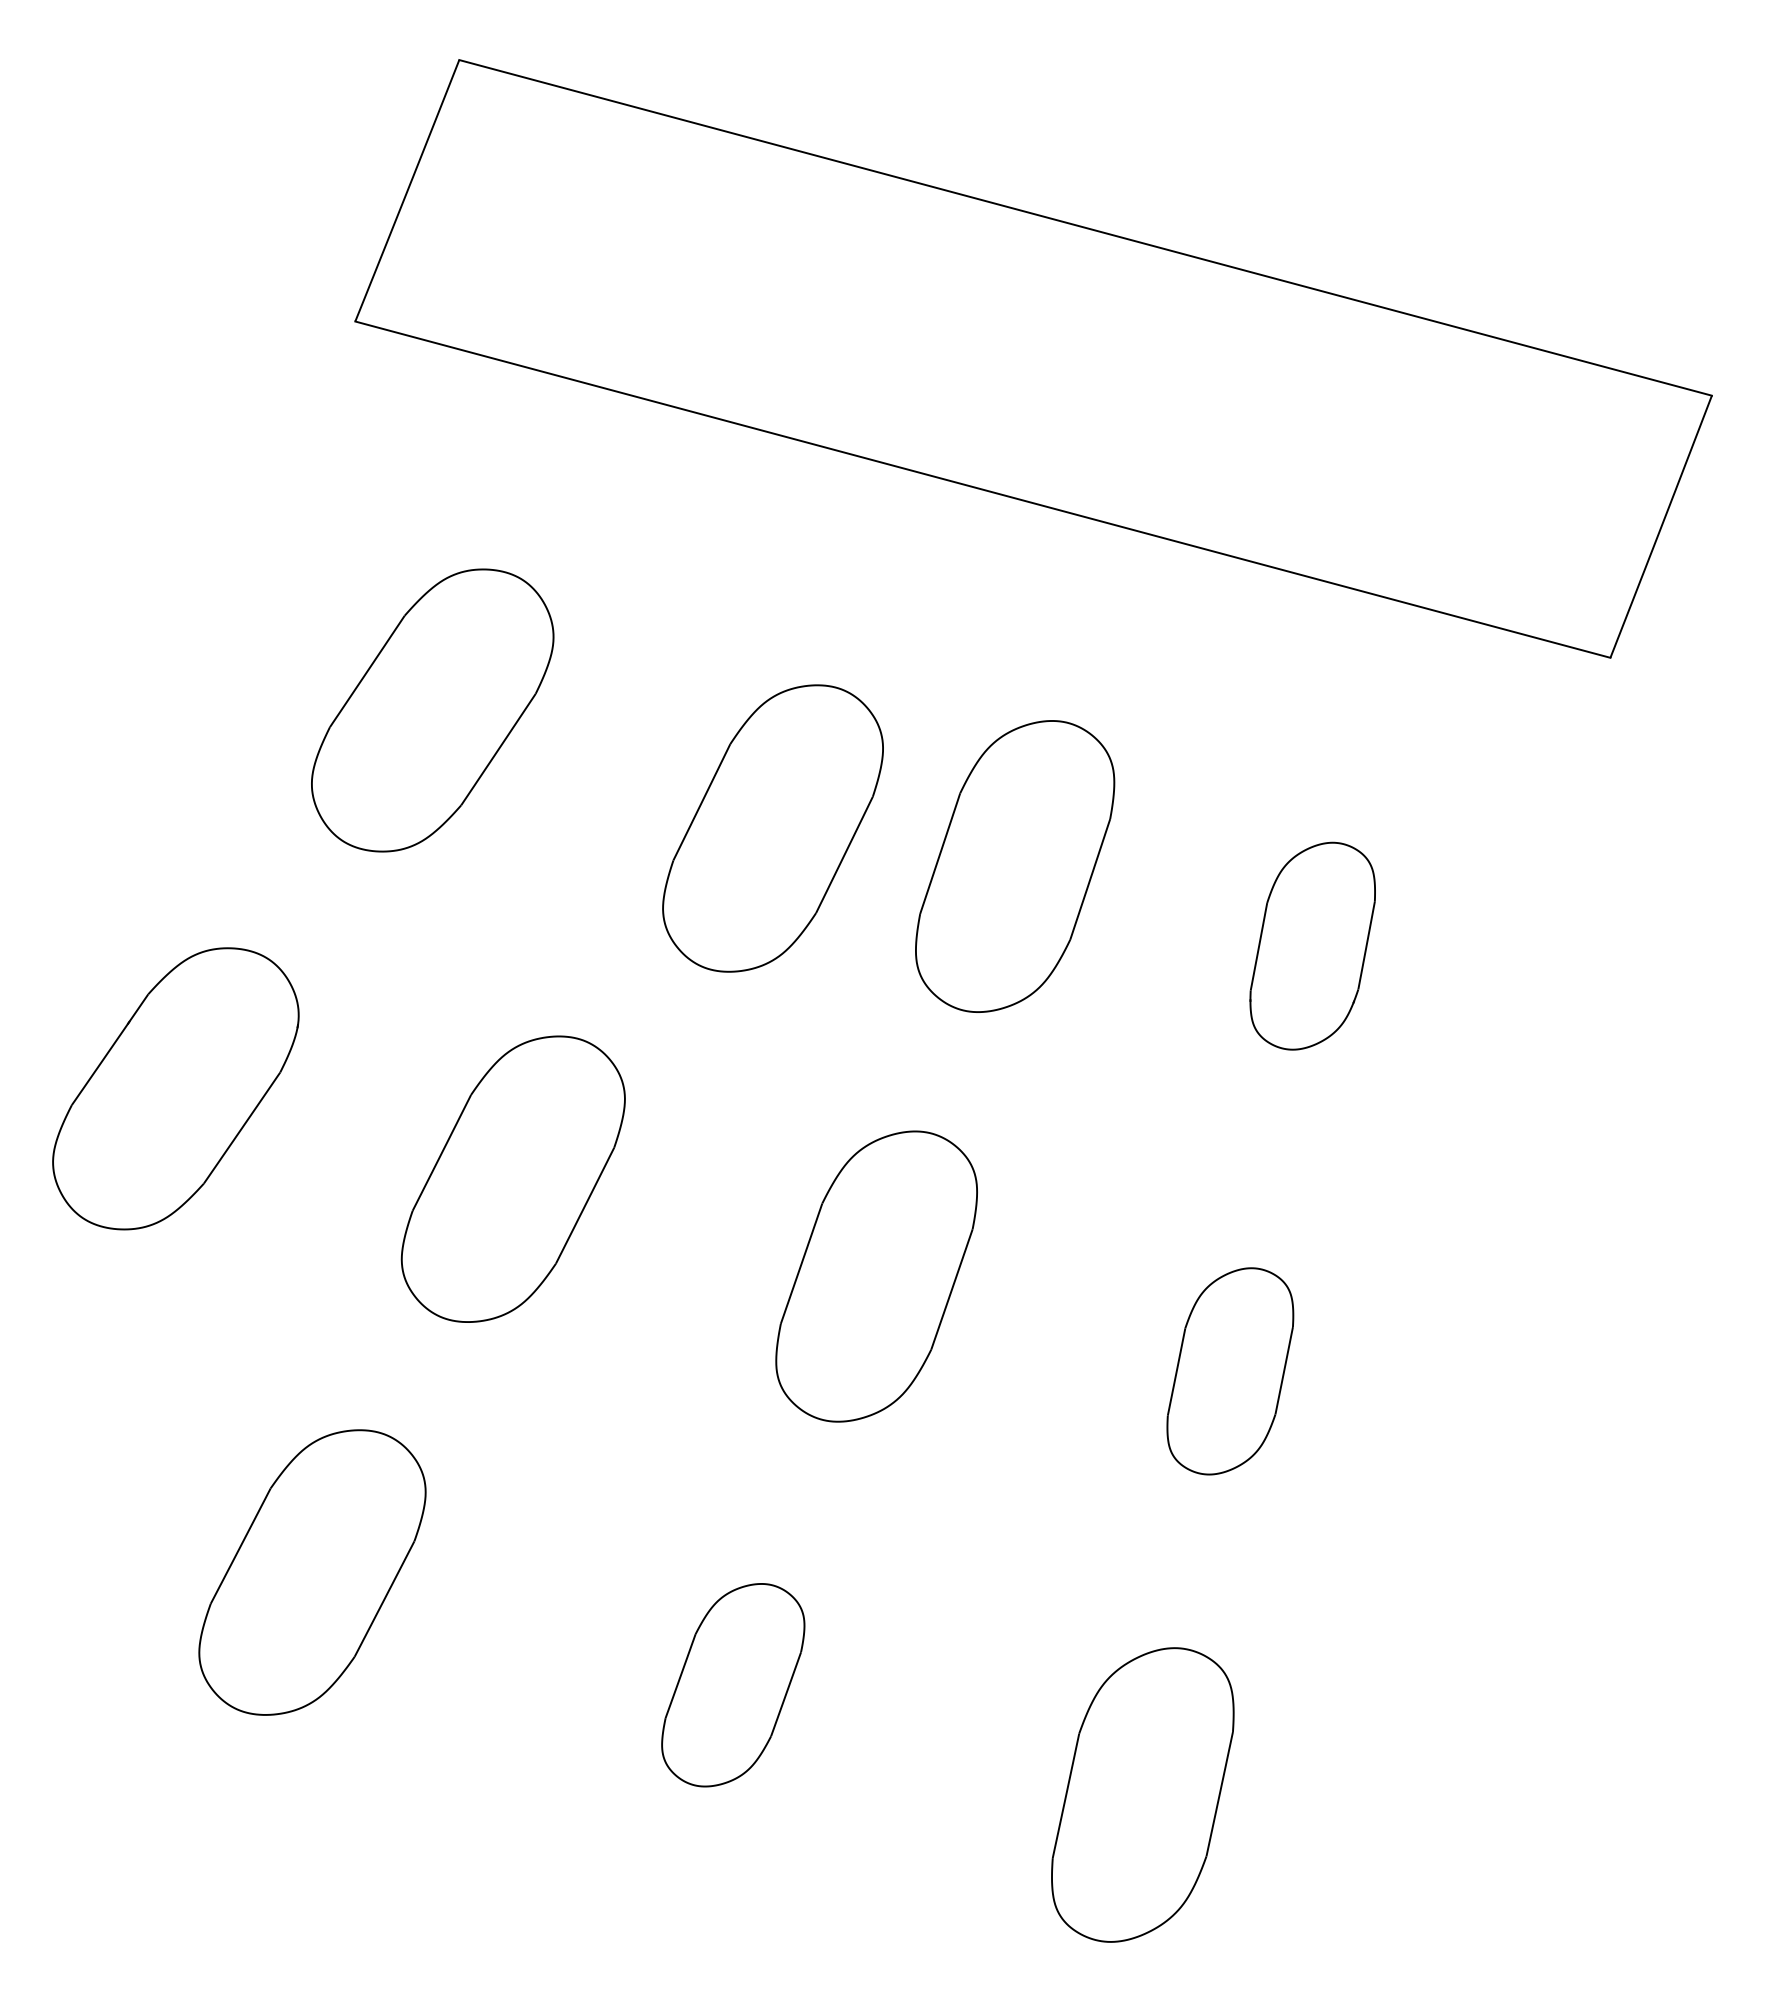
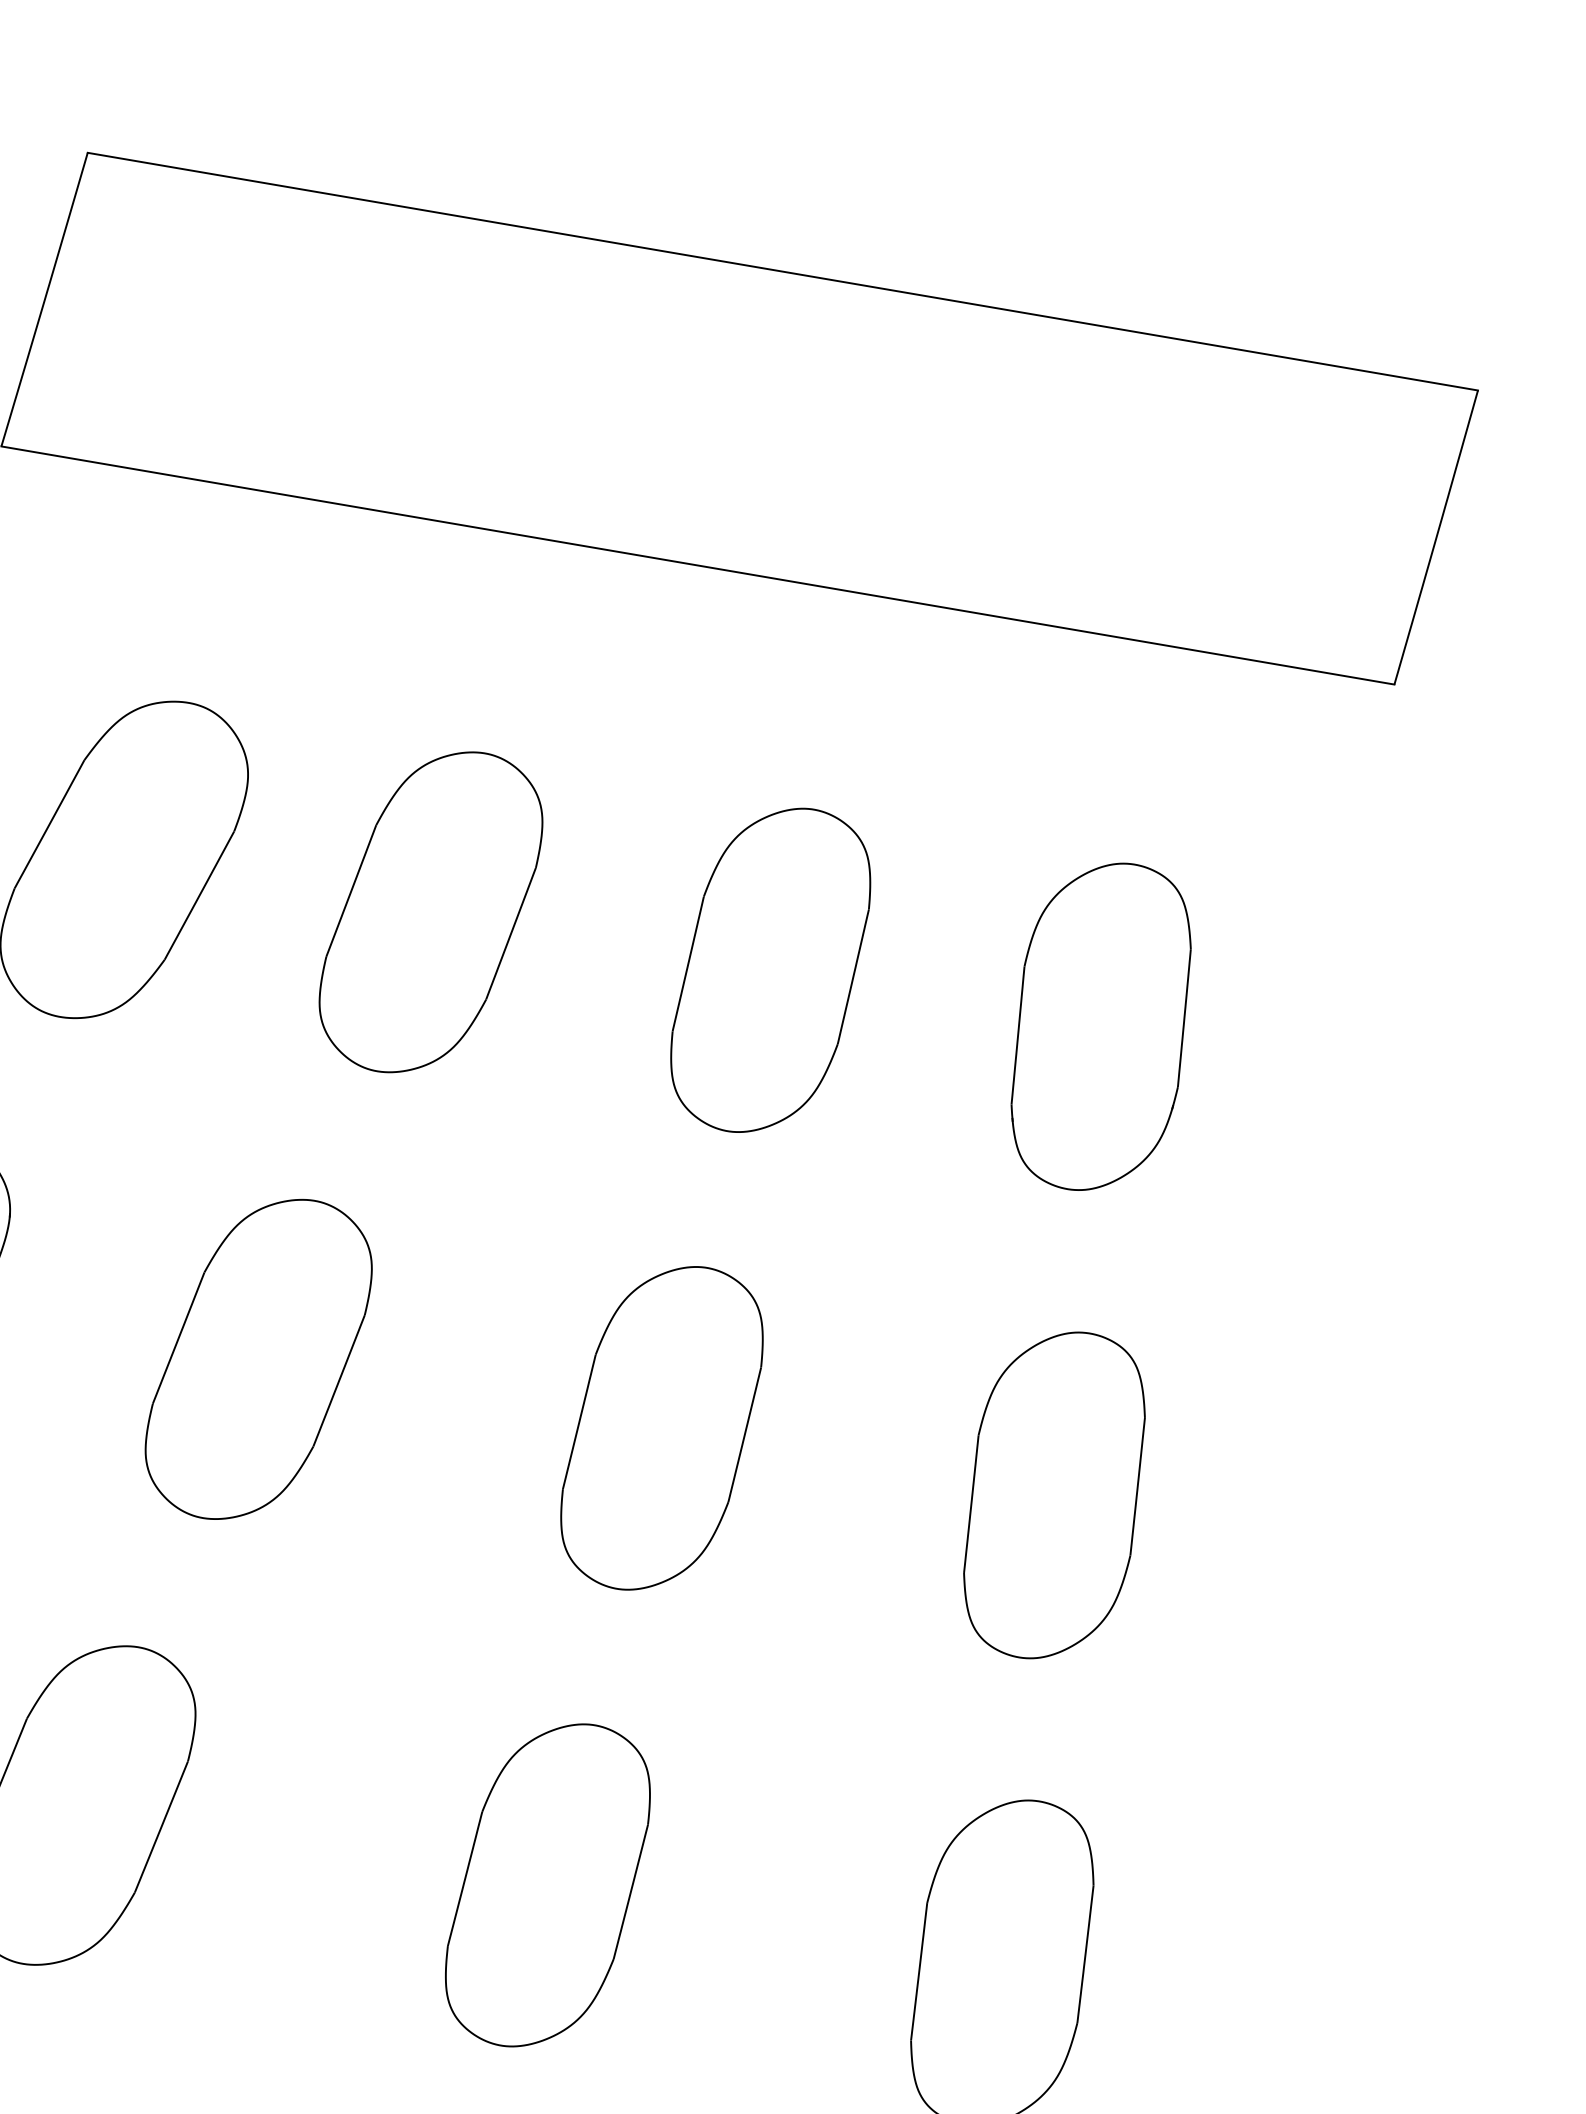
part: (772, 828) -> (430, 912), moved
part: (1312, 945) -> (1100, 1026), size x1.43
part: (1230, 1371) -> (1054, 1495), size x1.43
part: (732, 1684) -> (546, 1884), size x1.43

